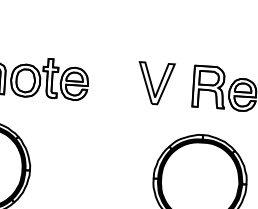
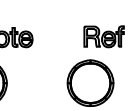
part: (155, 83) -> (65, 36), removed

